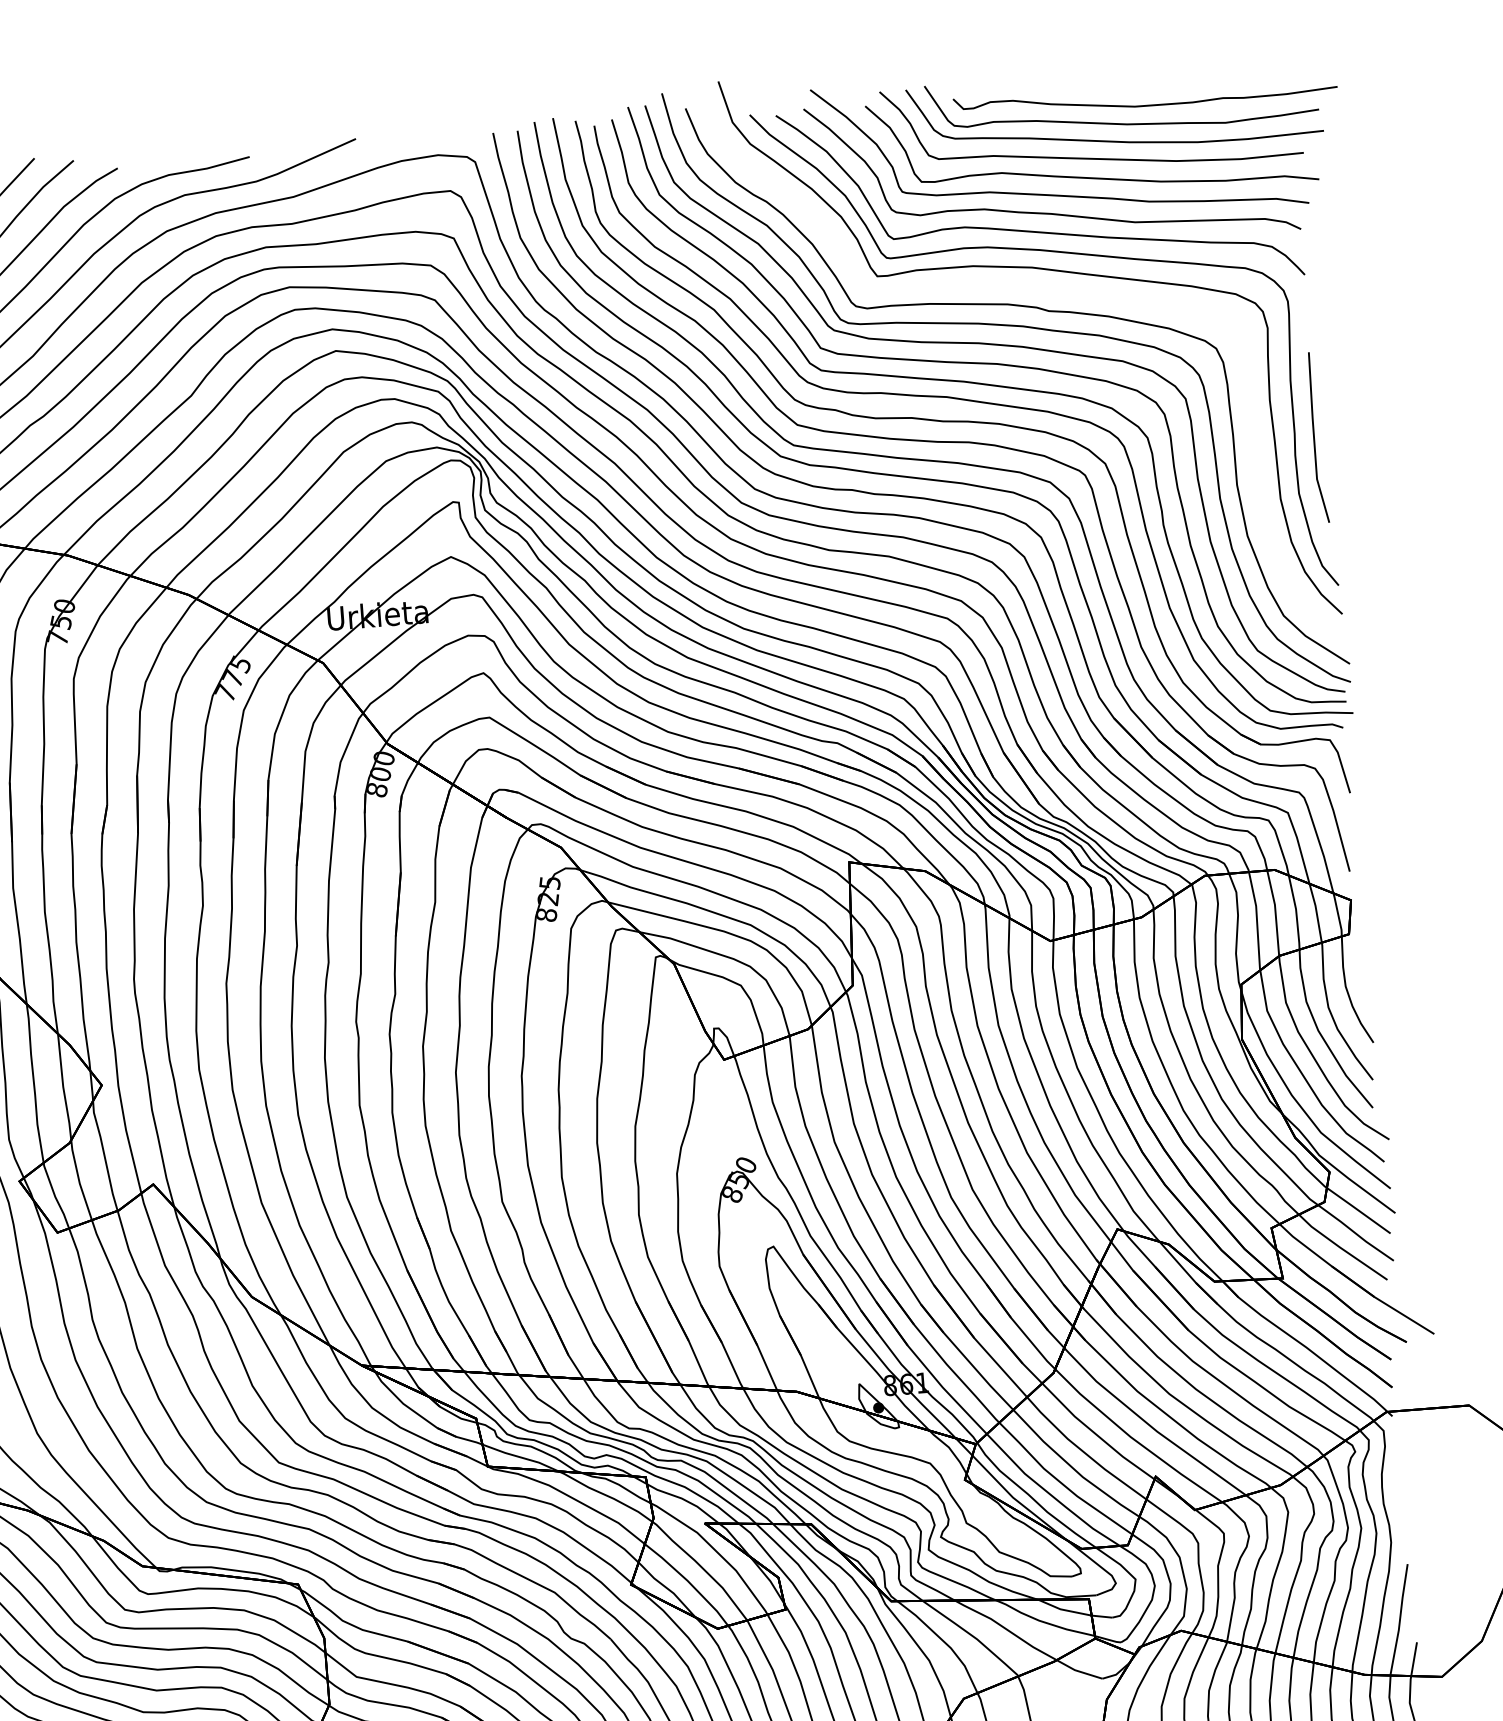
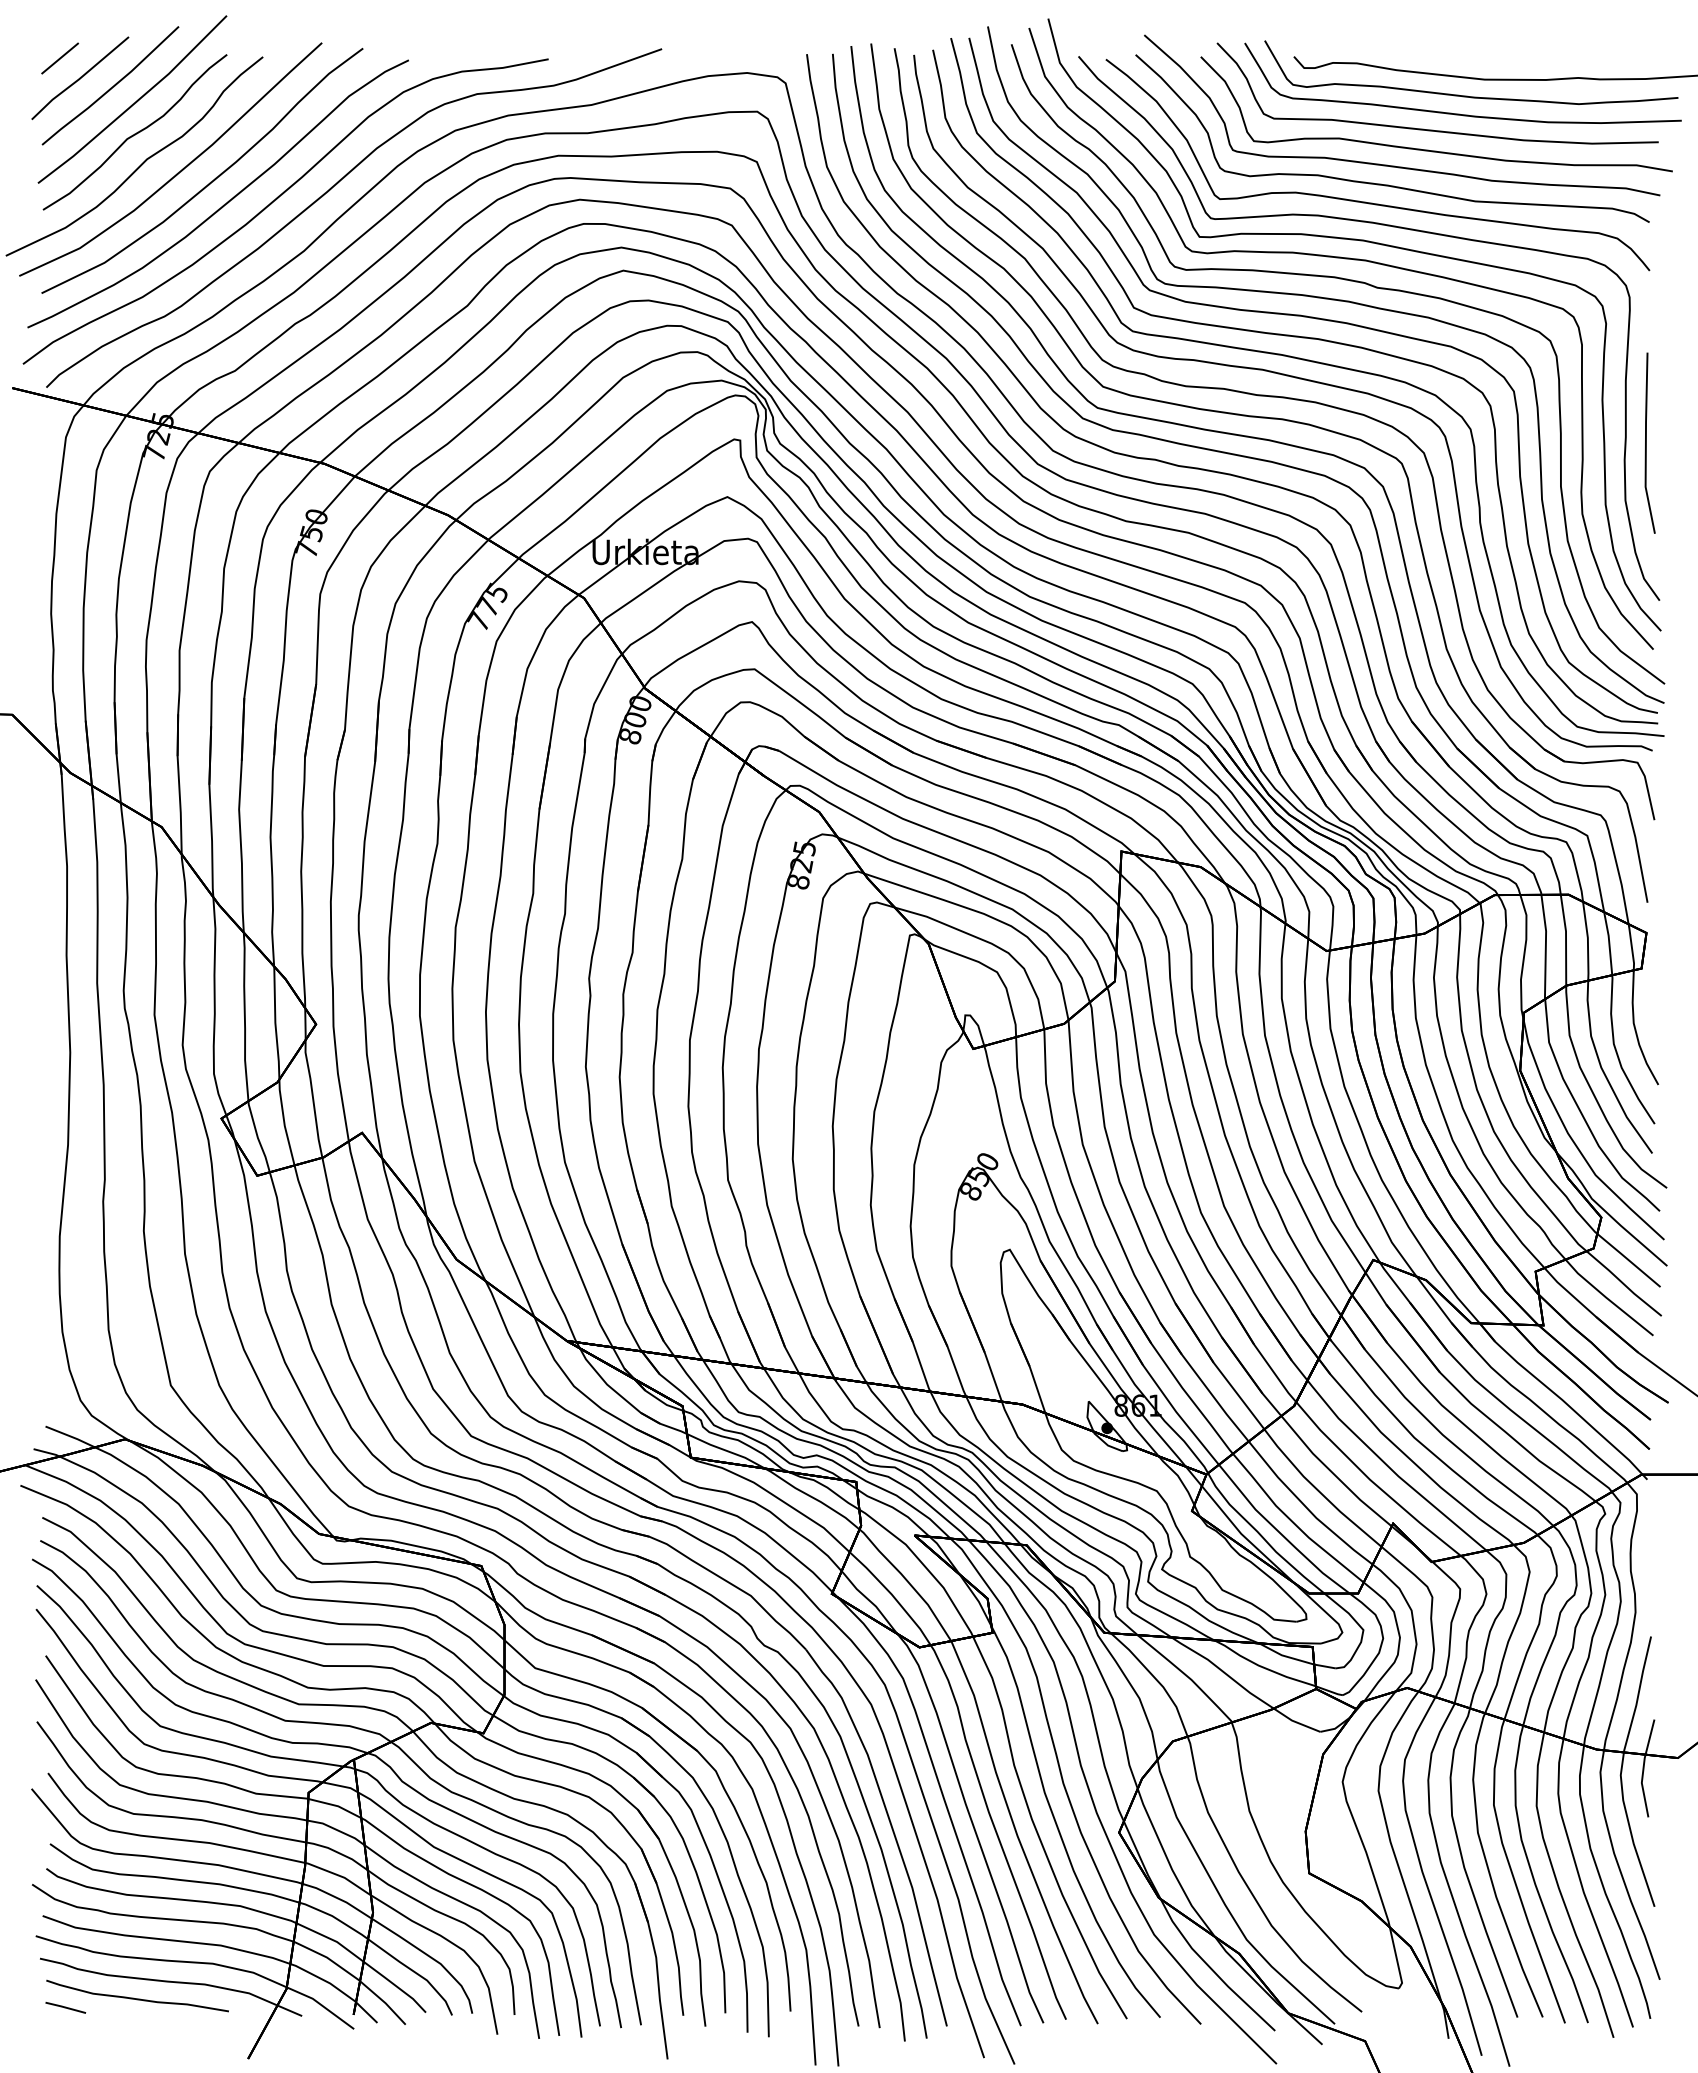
part: (1024, 287) -> (1353, 260), added

